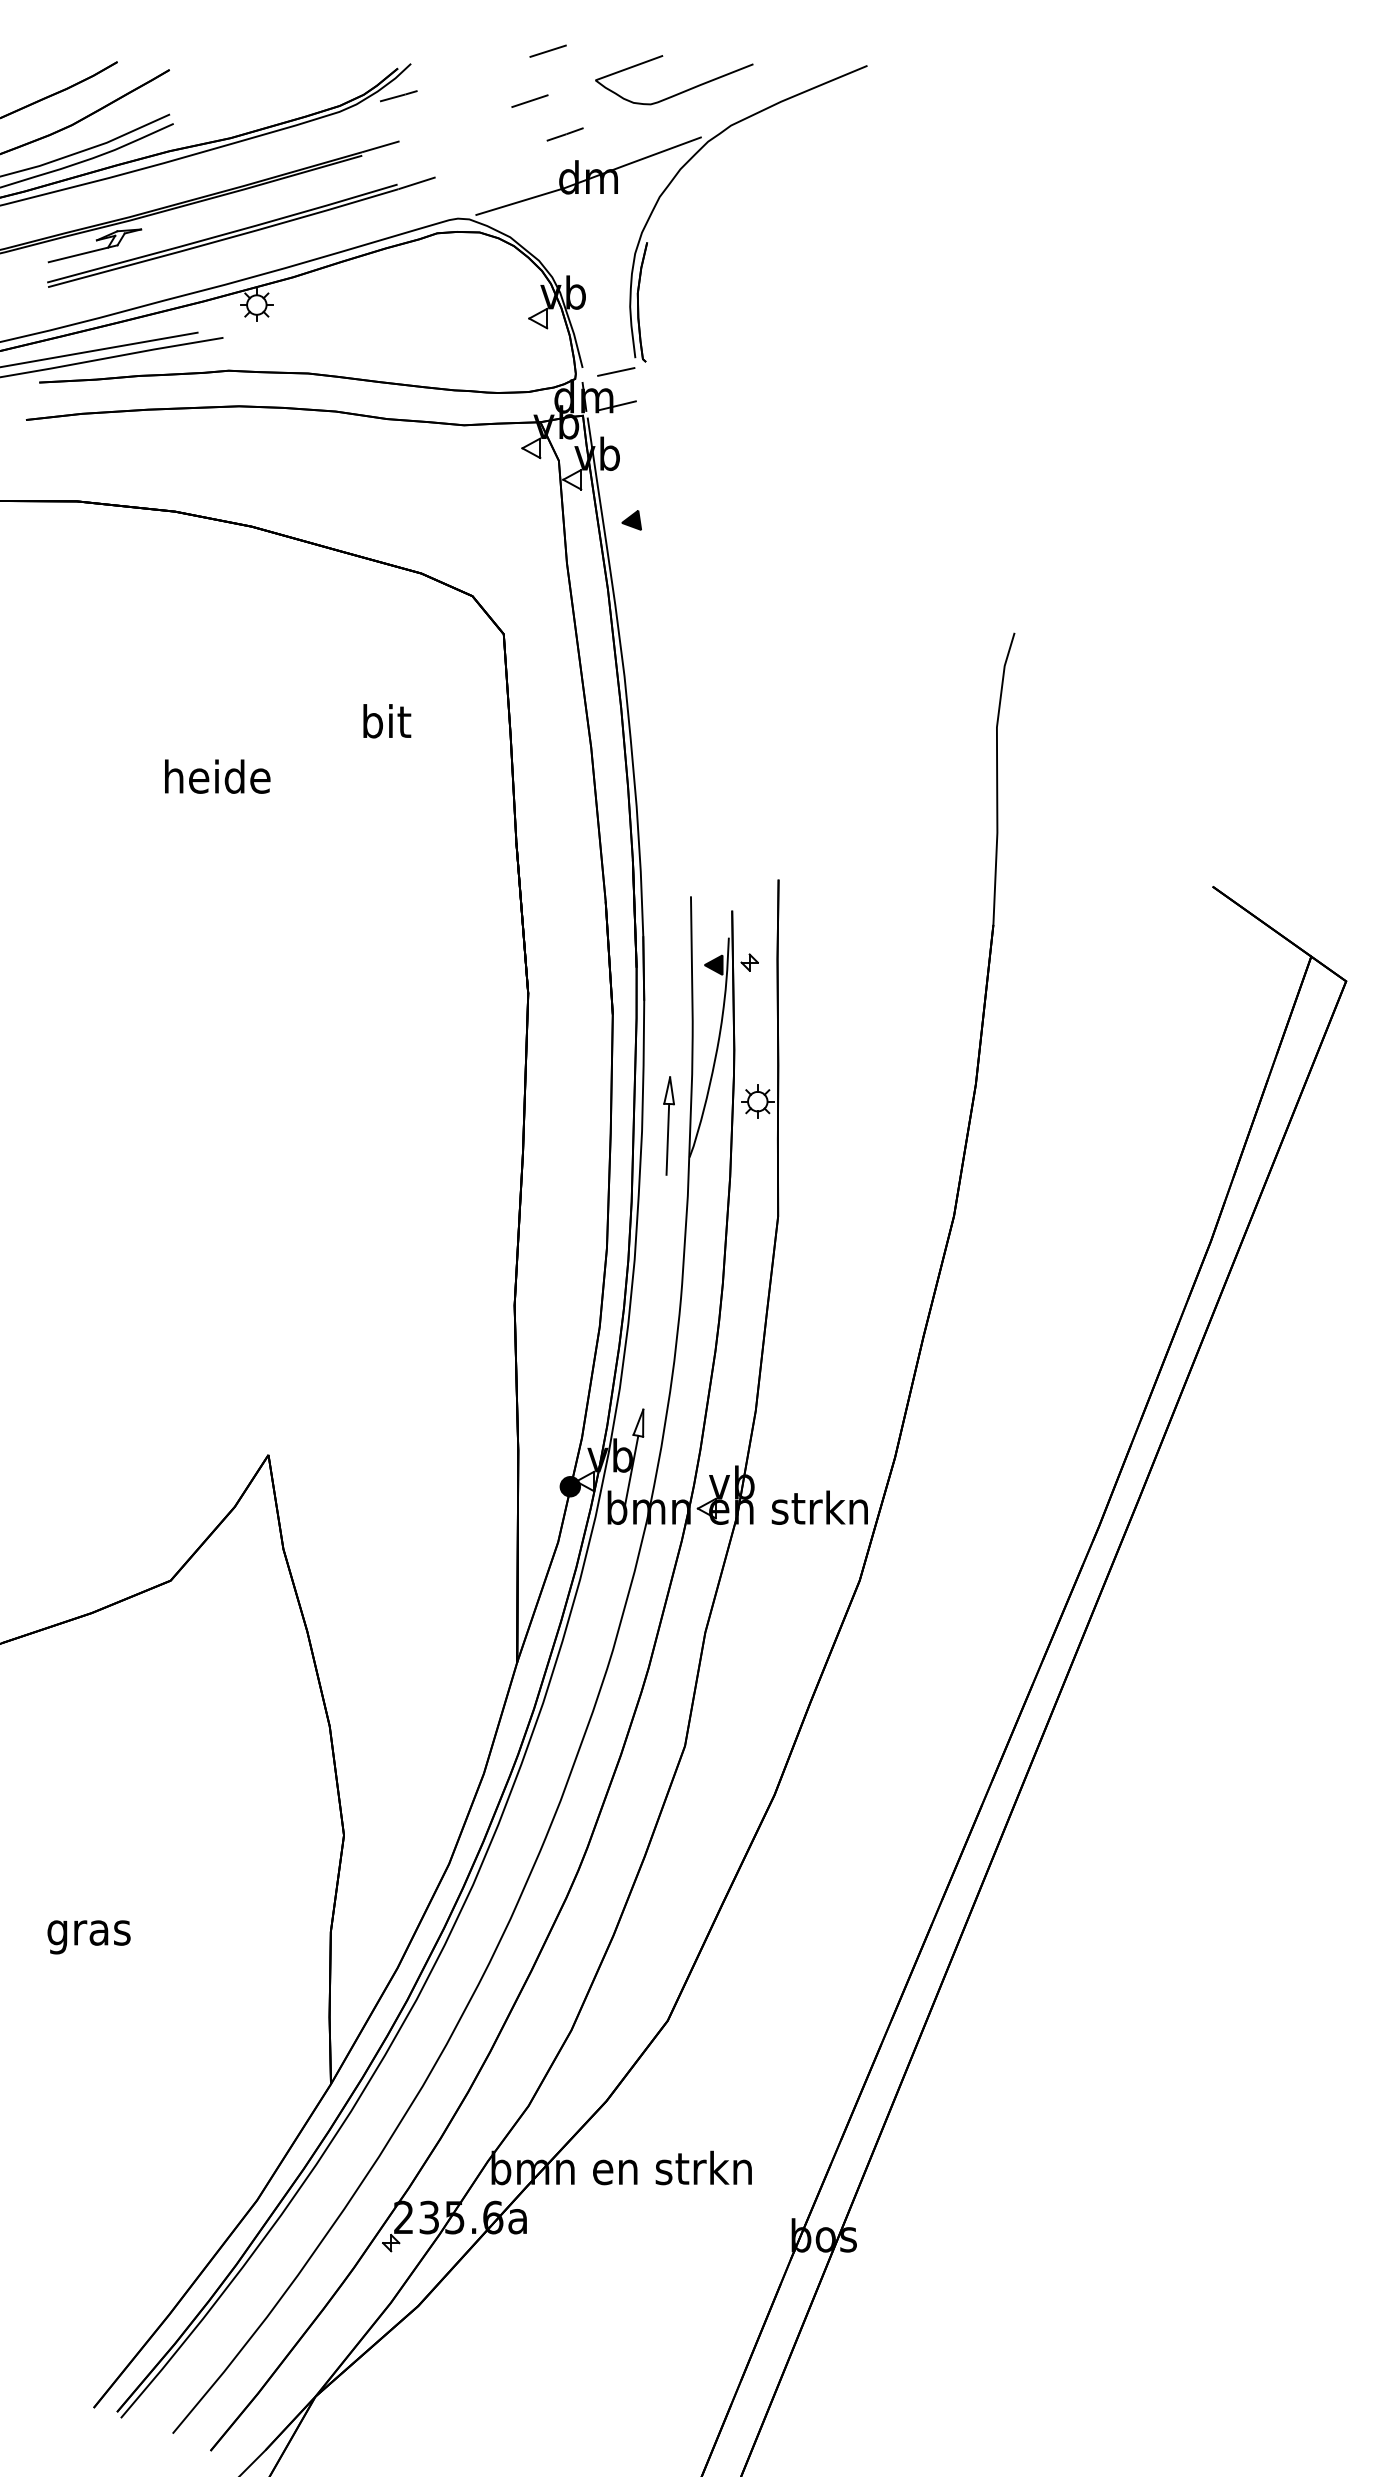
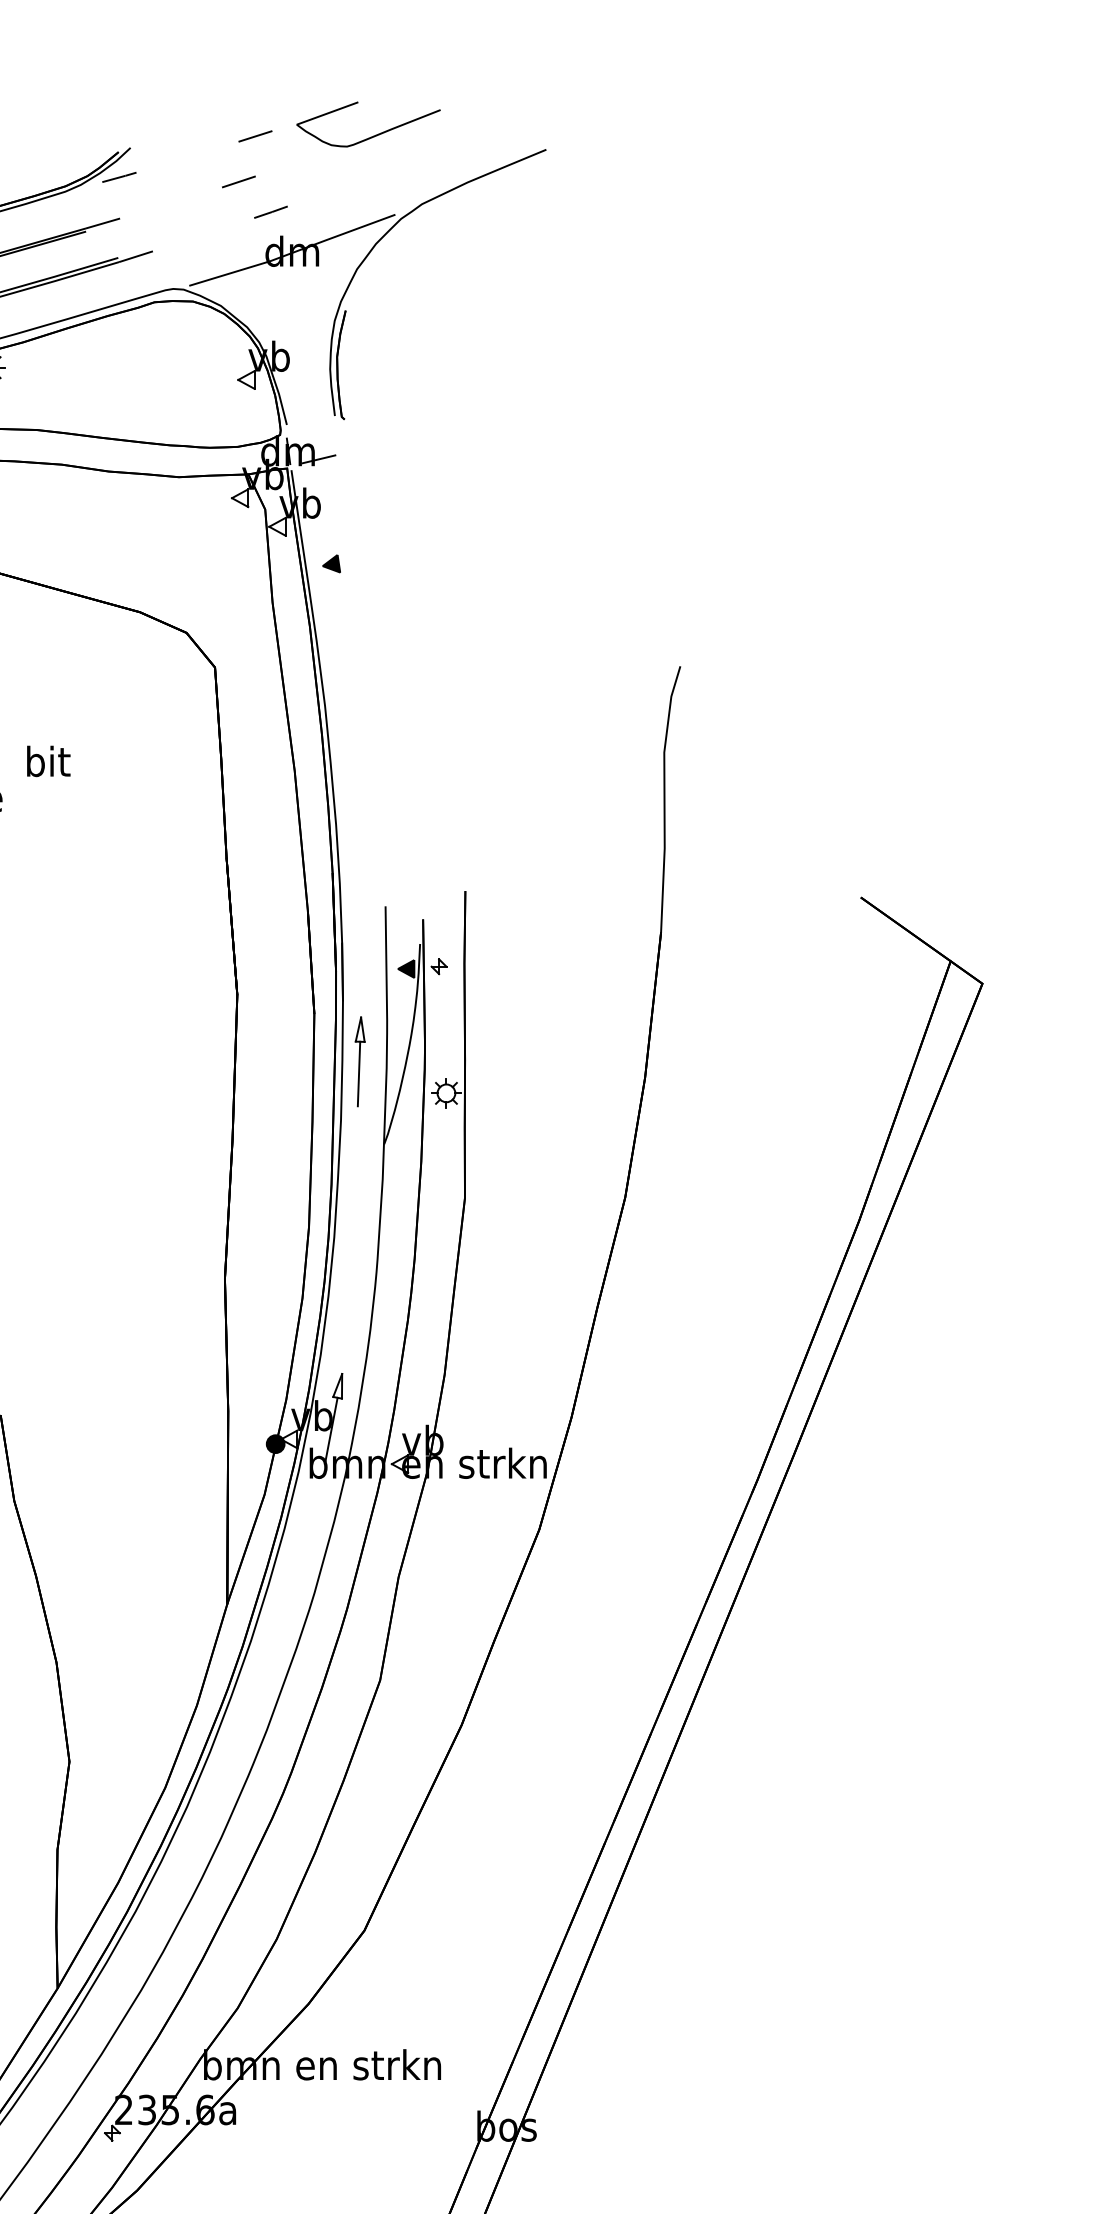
curve: (679, 92) -> (373, 135), moved
line: (616, 371) -> (317, 428), removed
text: (387, 721) -> (48, 761), moved
part: (668, 1125) -> (359, 1061), moved

